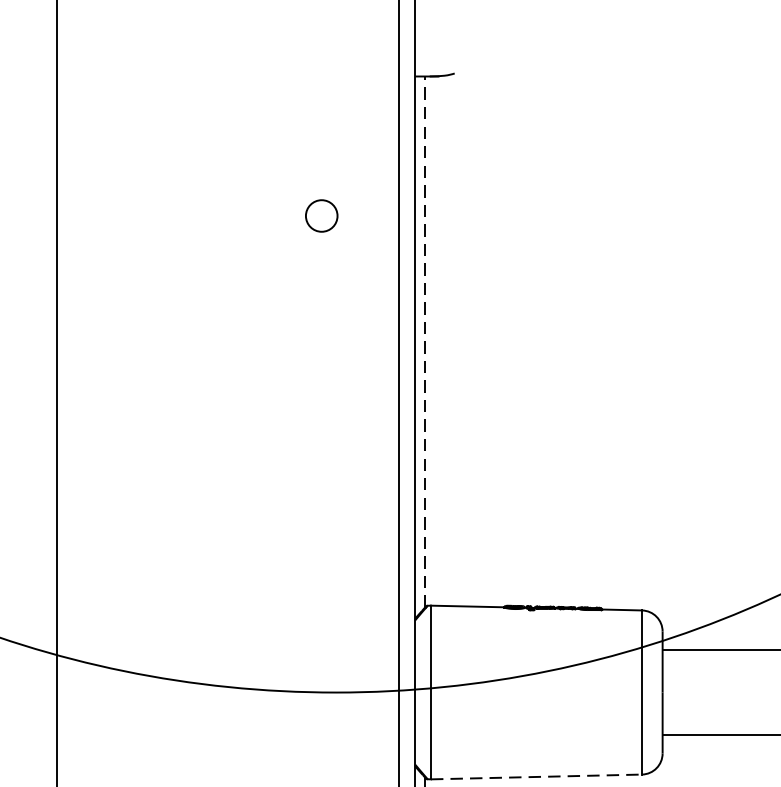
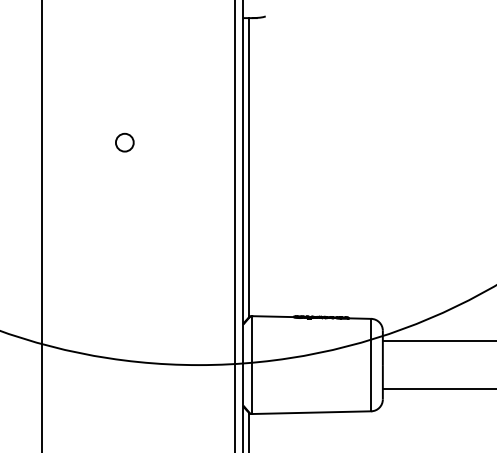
circle: (321, 215) -> (124, 142), moved
line: (424, 341) -> (248, 167), dashed -> solid
line: (537, 776) -> (312, 412), dashed -> solid

